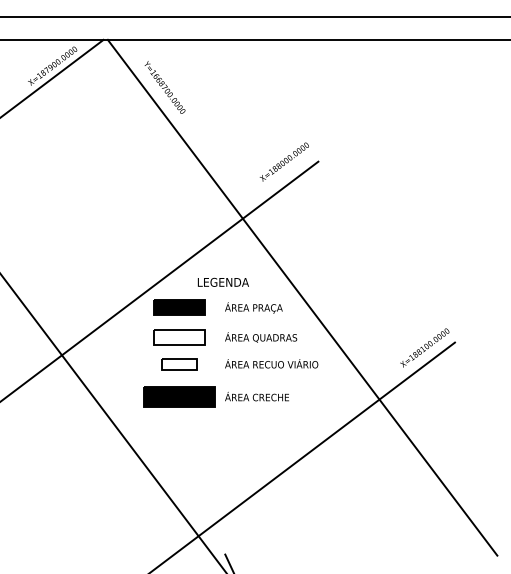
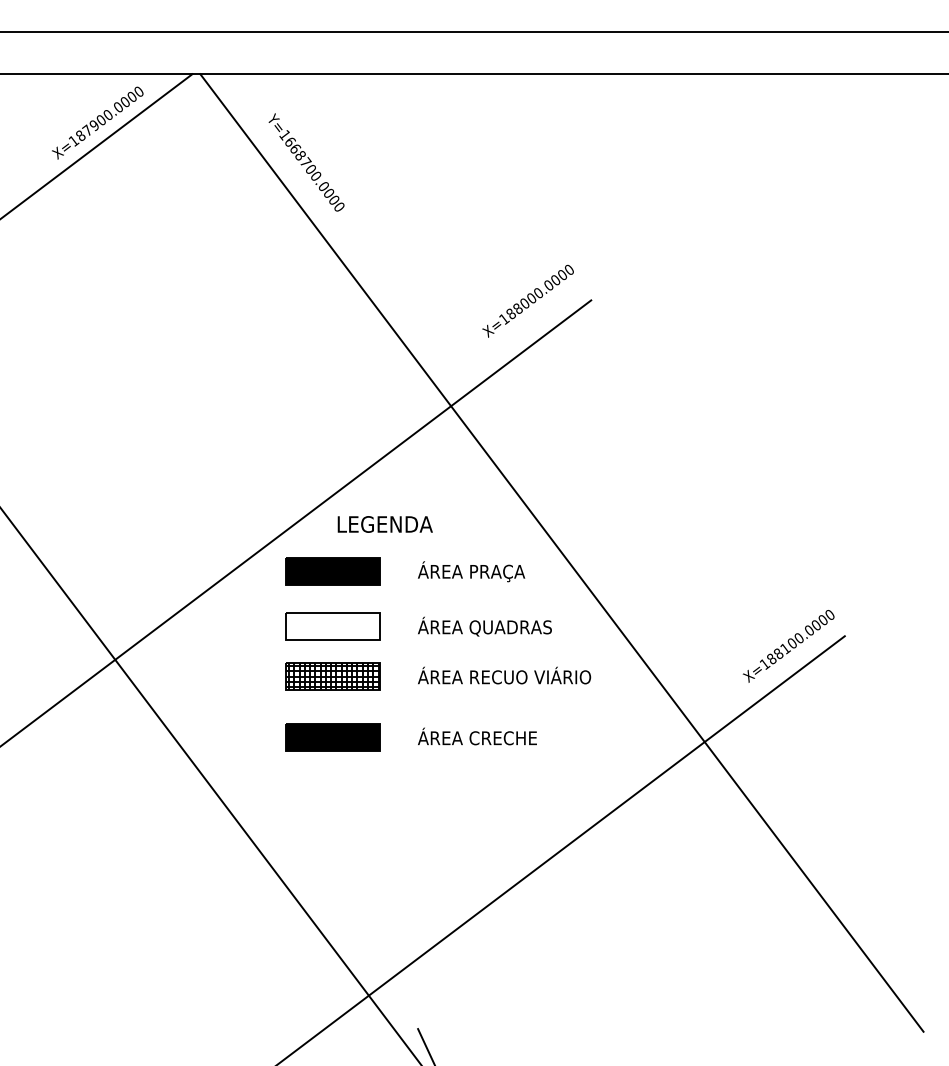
text: (222, 281) -> (383, 522), moved
part: (179, 364) -> (333, 676), size x1.43
part: (179, 396) -> (333, 736), size x0.71

